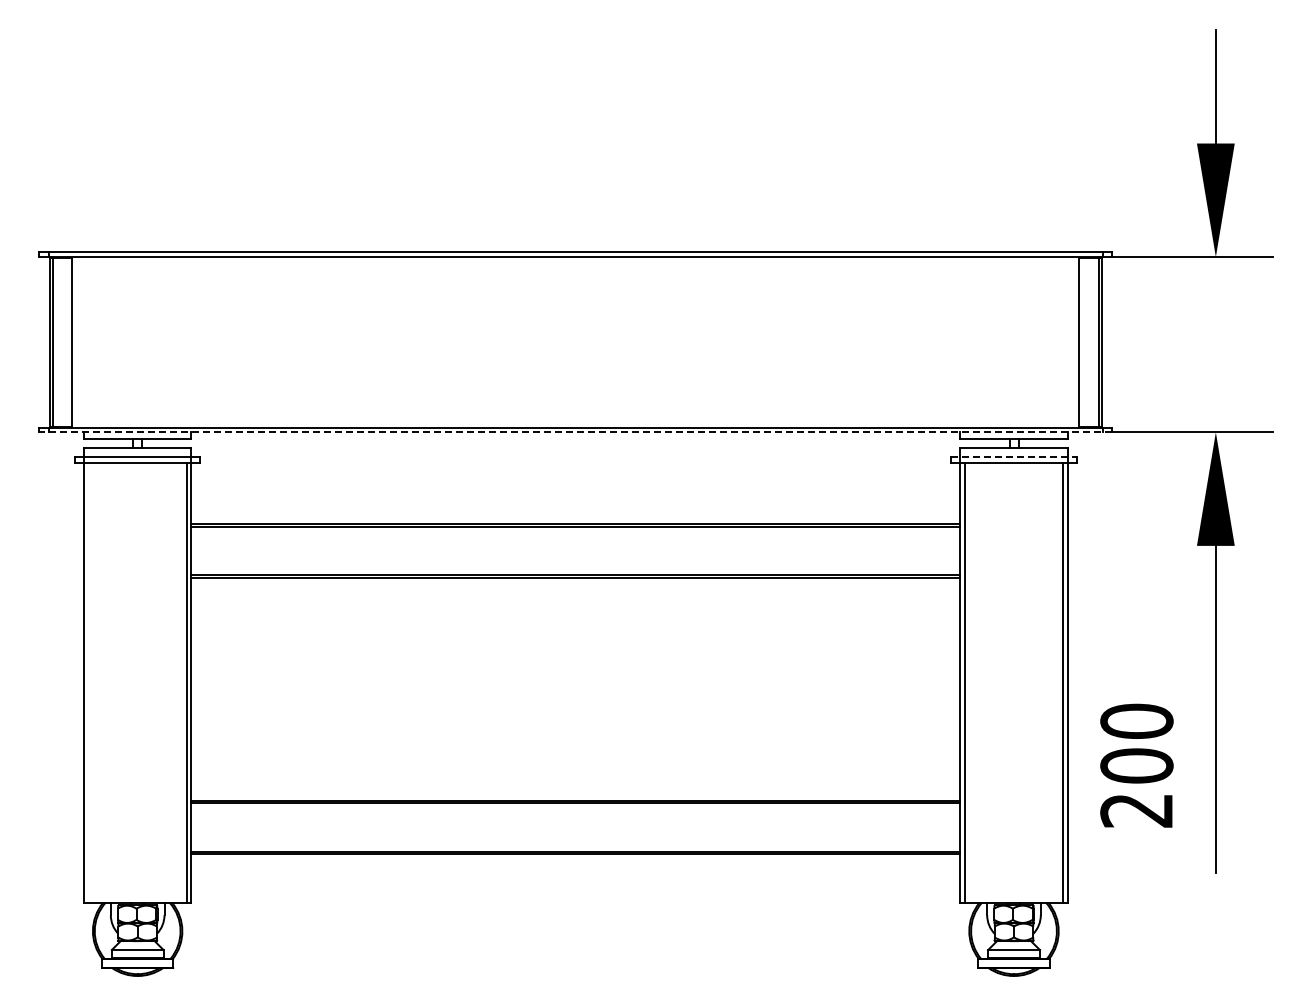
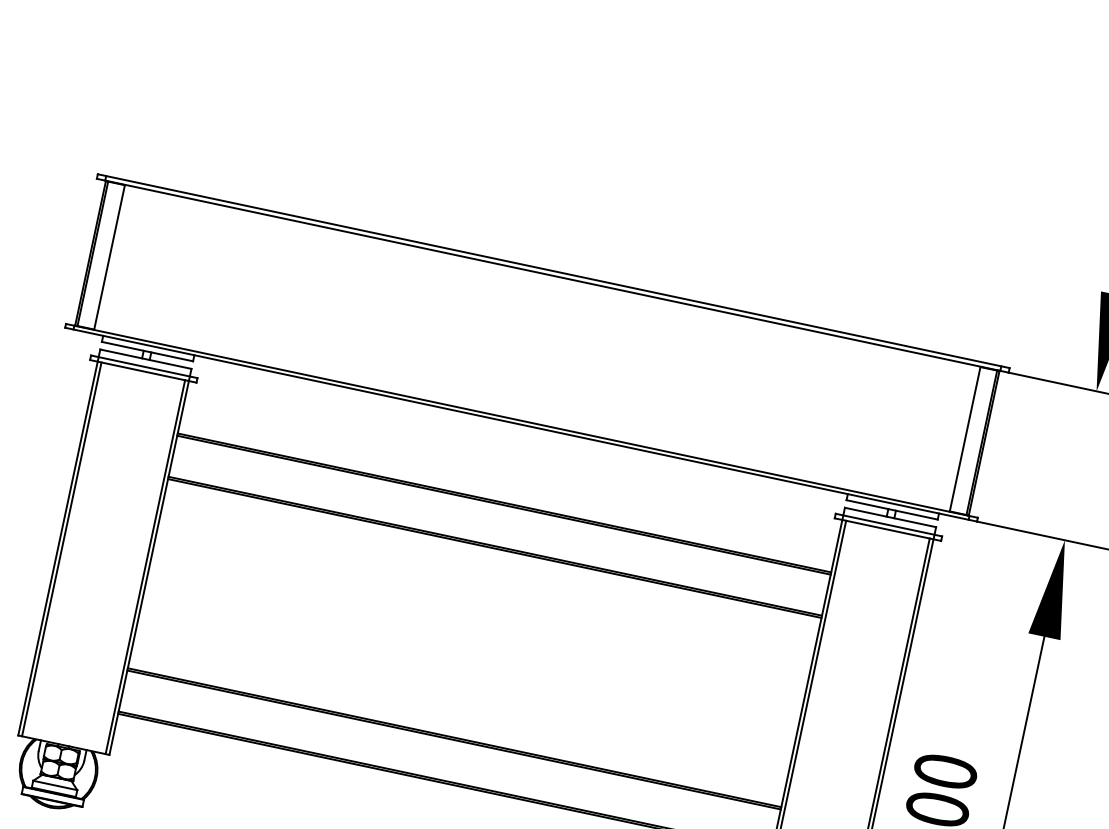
line: (575, 432) -> (520, 424), dashed -> solid
line: (1014, 457) -> (889, 525), dashed -> solid
line: (88, 682) -> (61, 549), added

